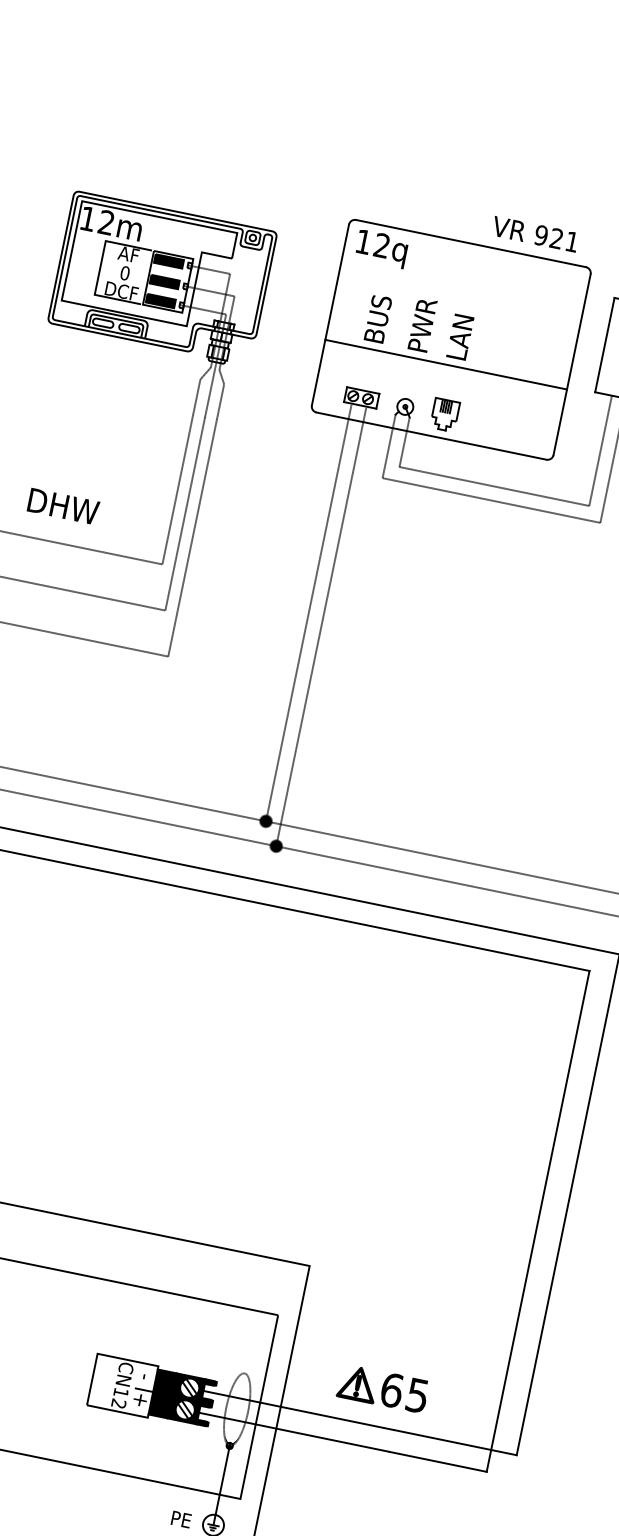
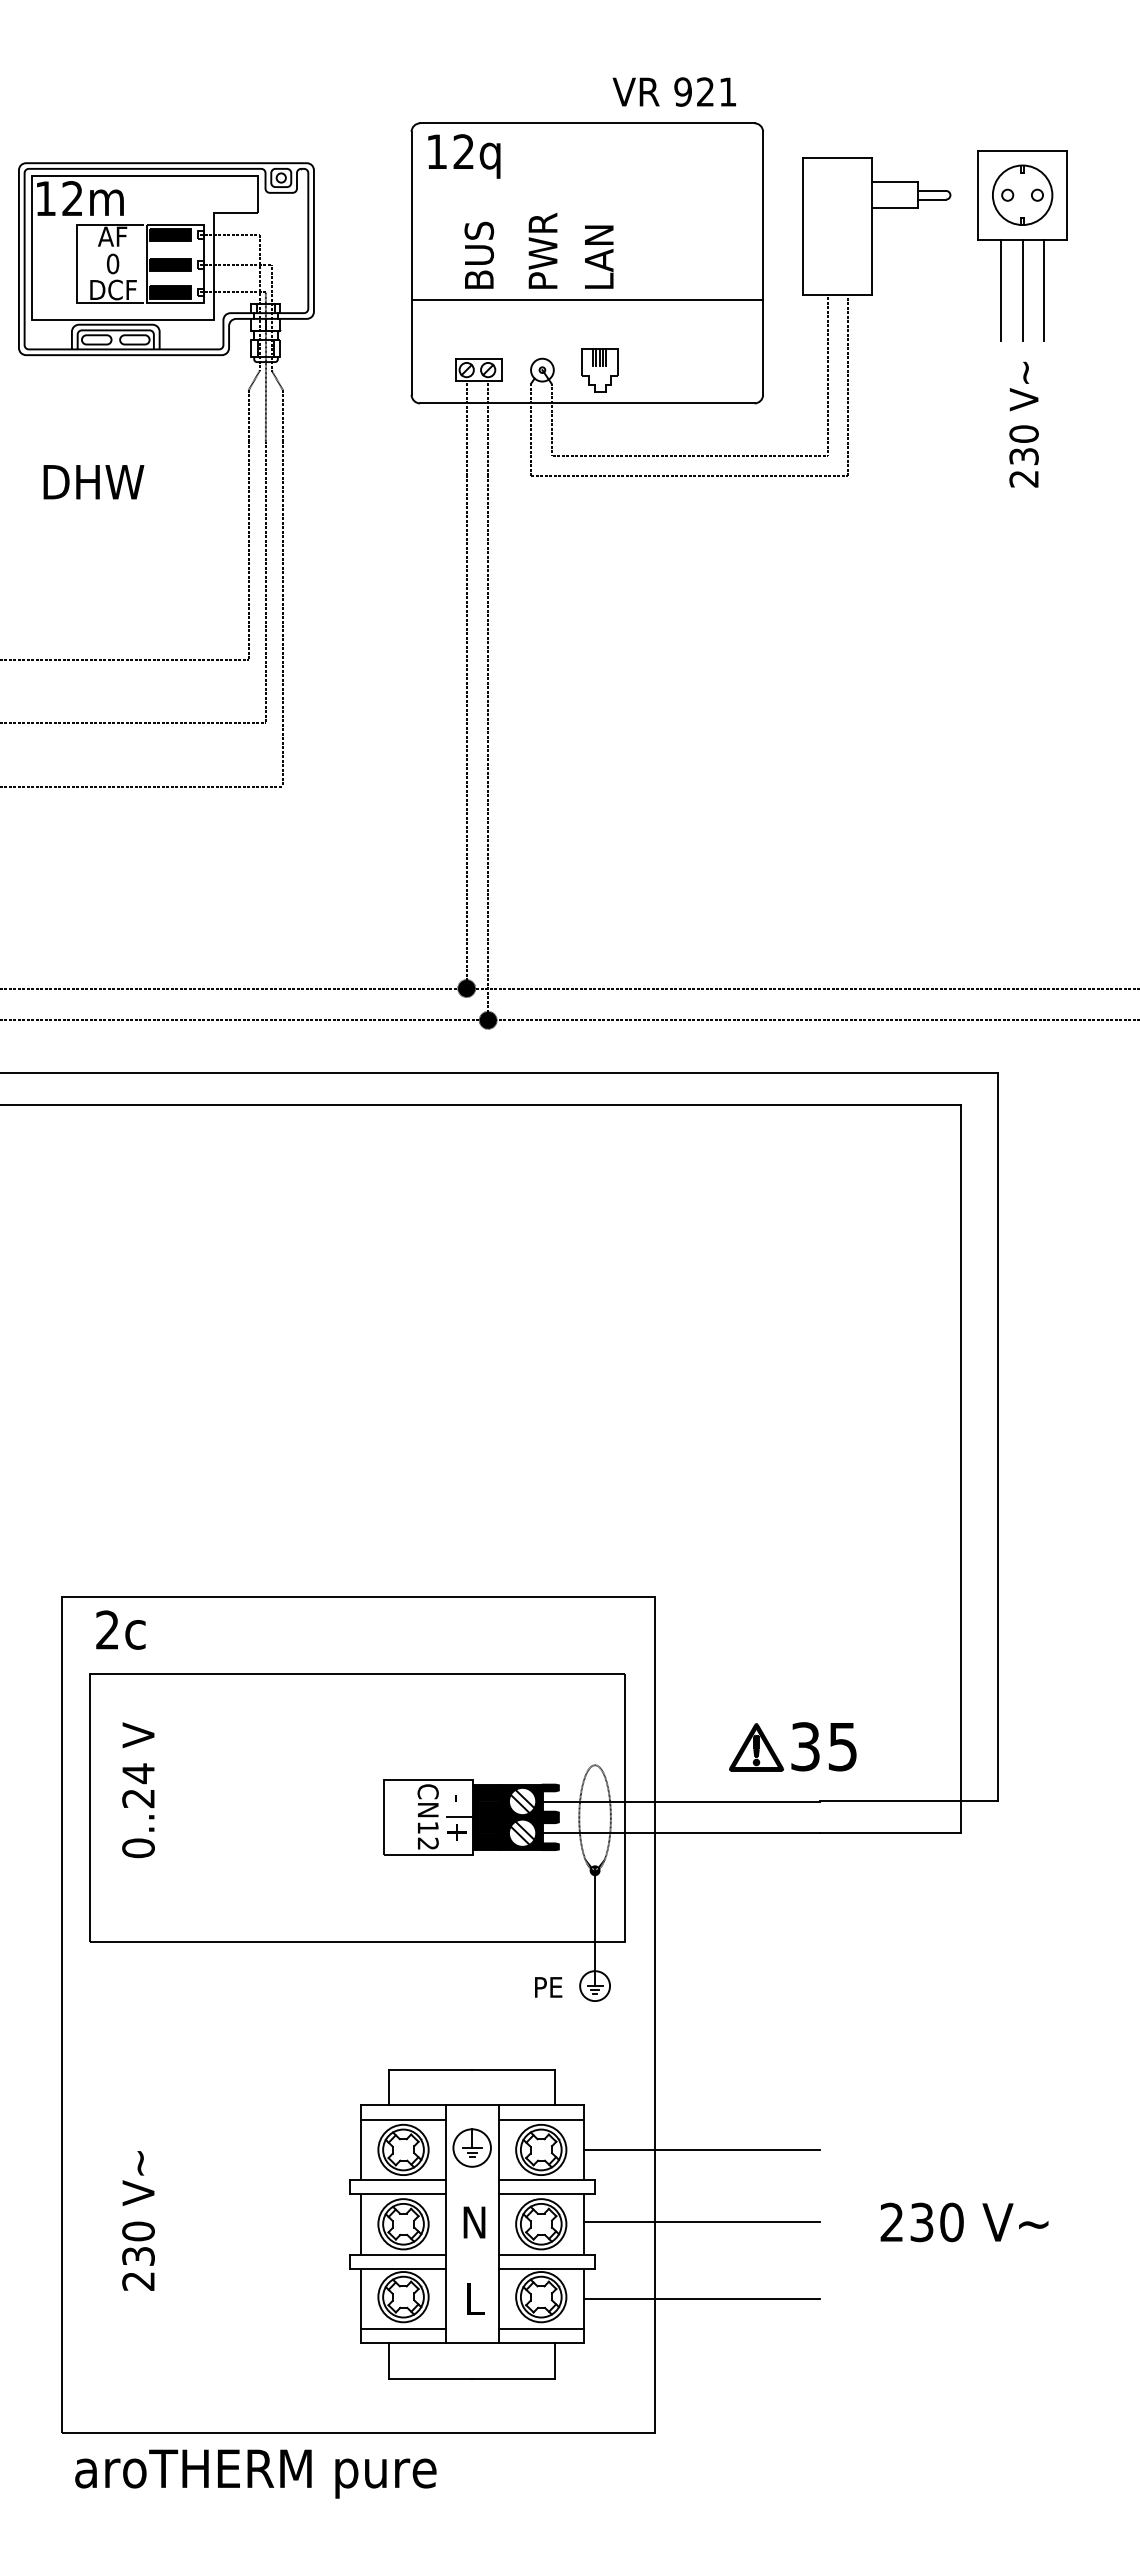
text: (63, 506) -> (93, 482), moved
text: (391, 1390) -> (805, 1746), 65 -> 35

